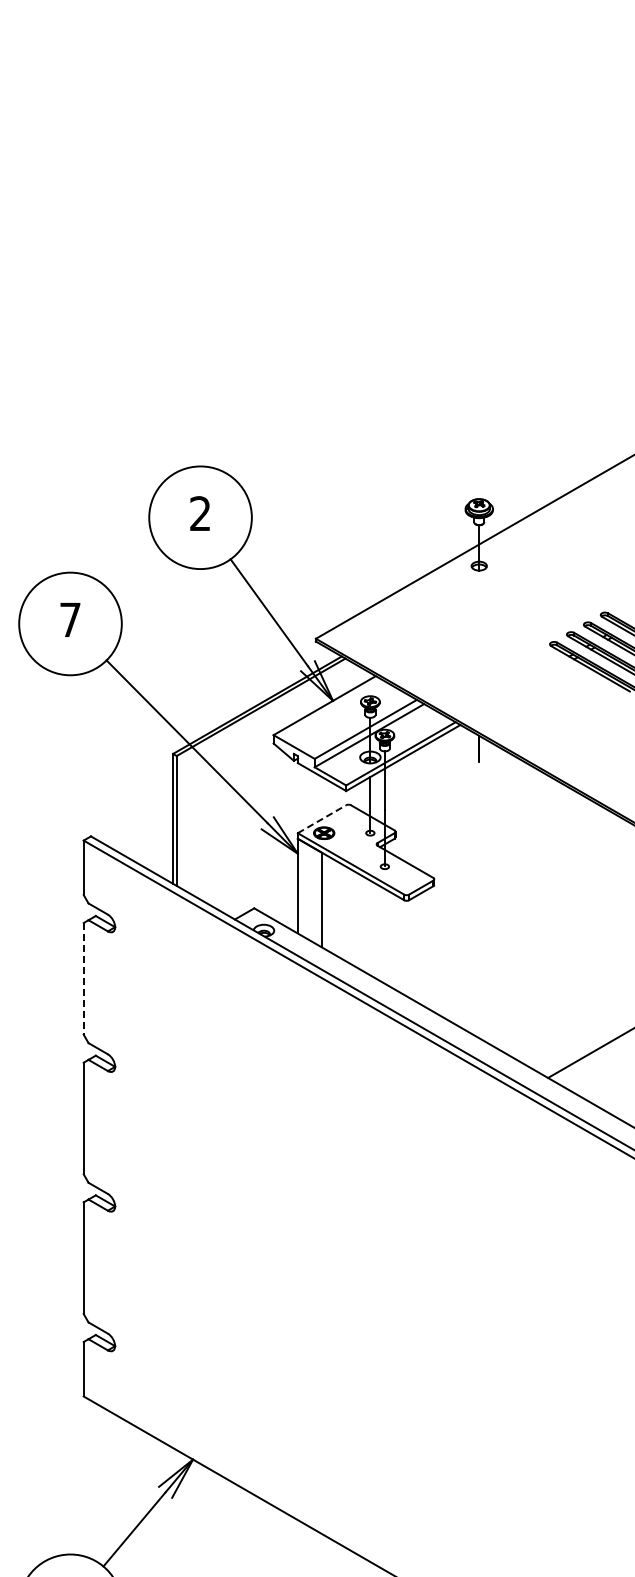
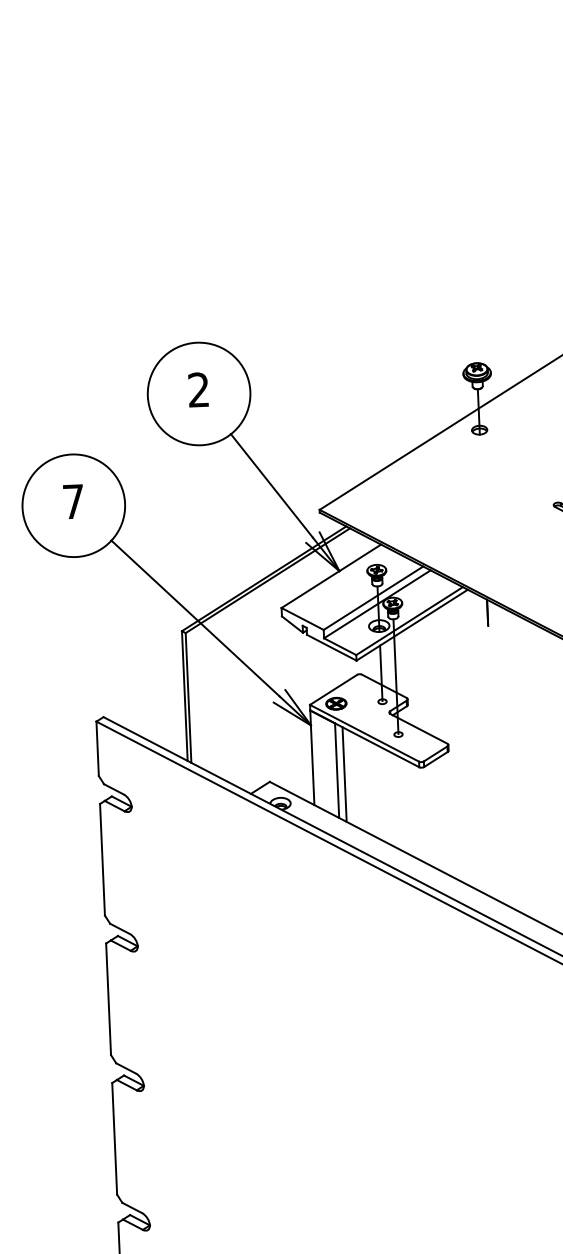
line: (322, 819) -> (334, 690), dashed -> solid
line: (329, 903) -> (344, 773), added
line: (83, 978) -> (102, 859), dashed -> solid

